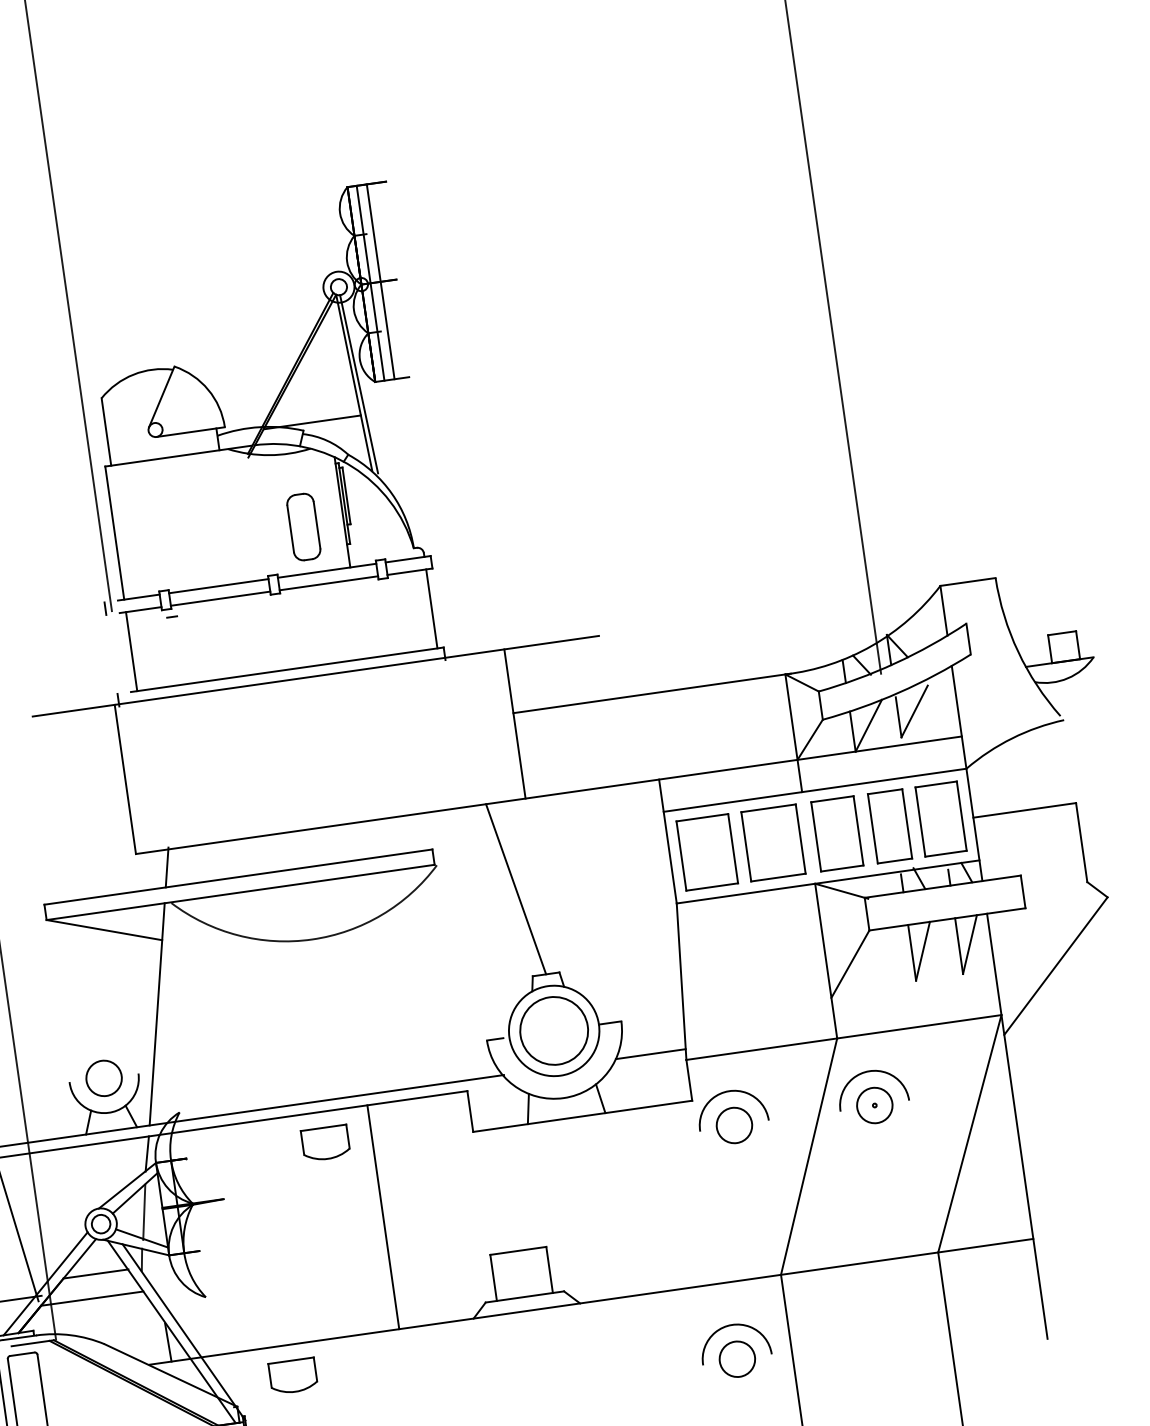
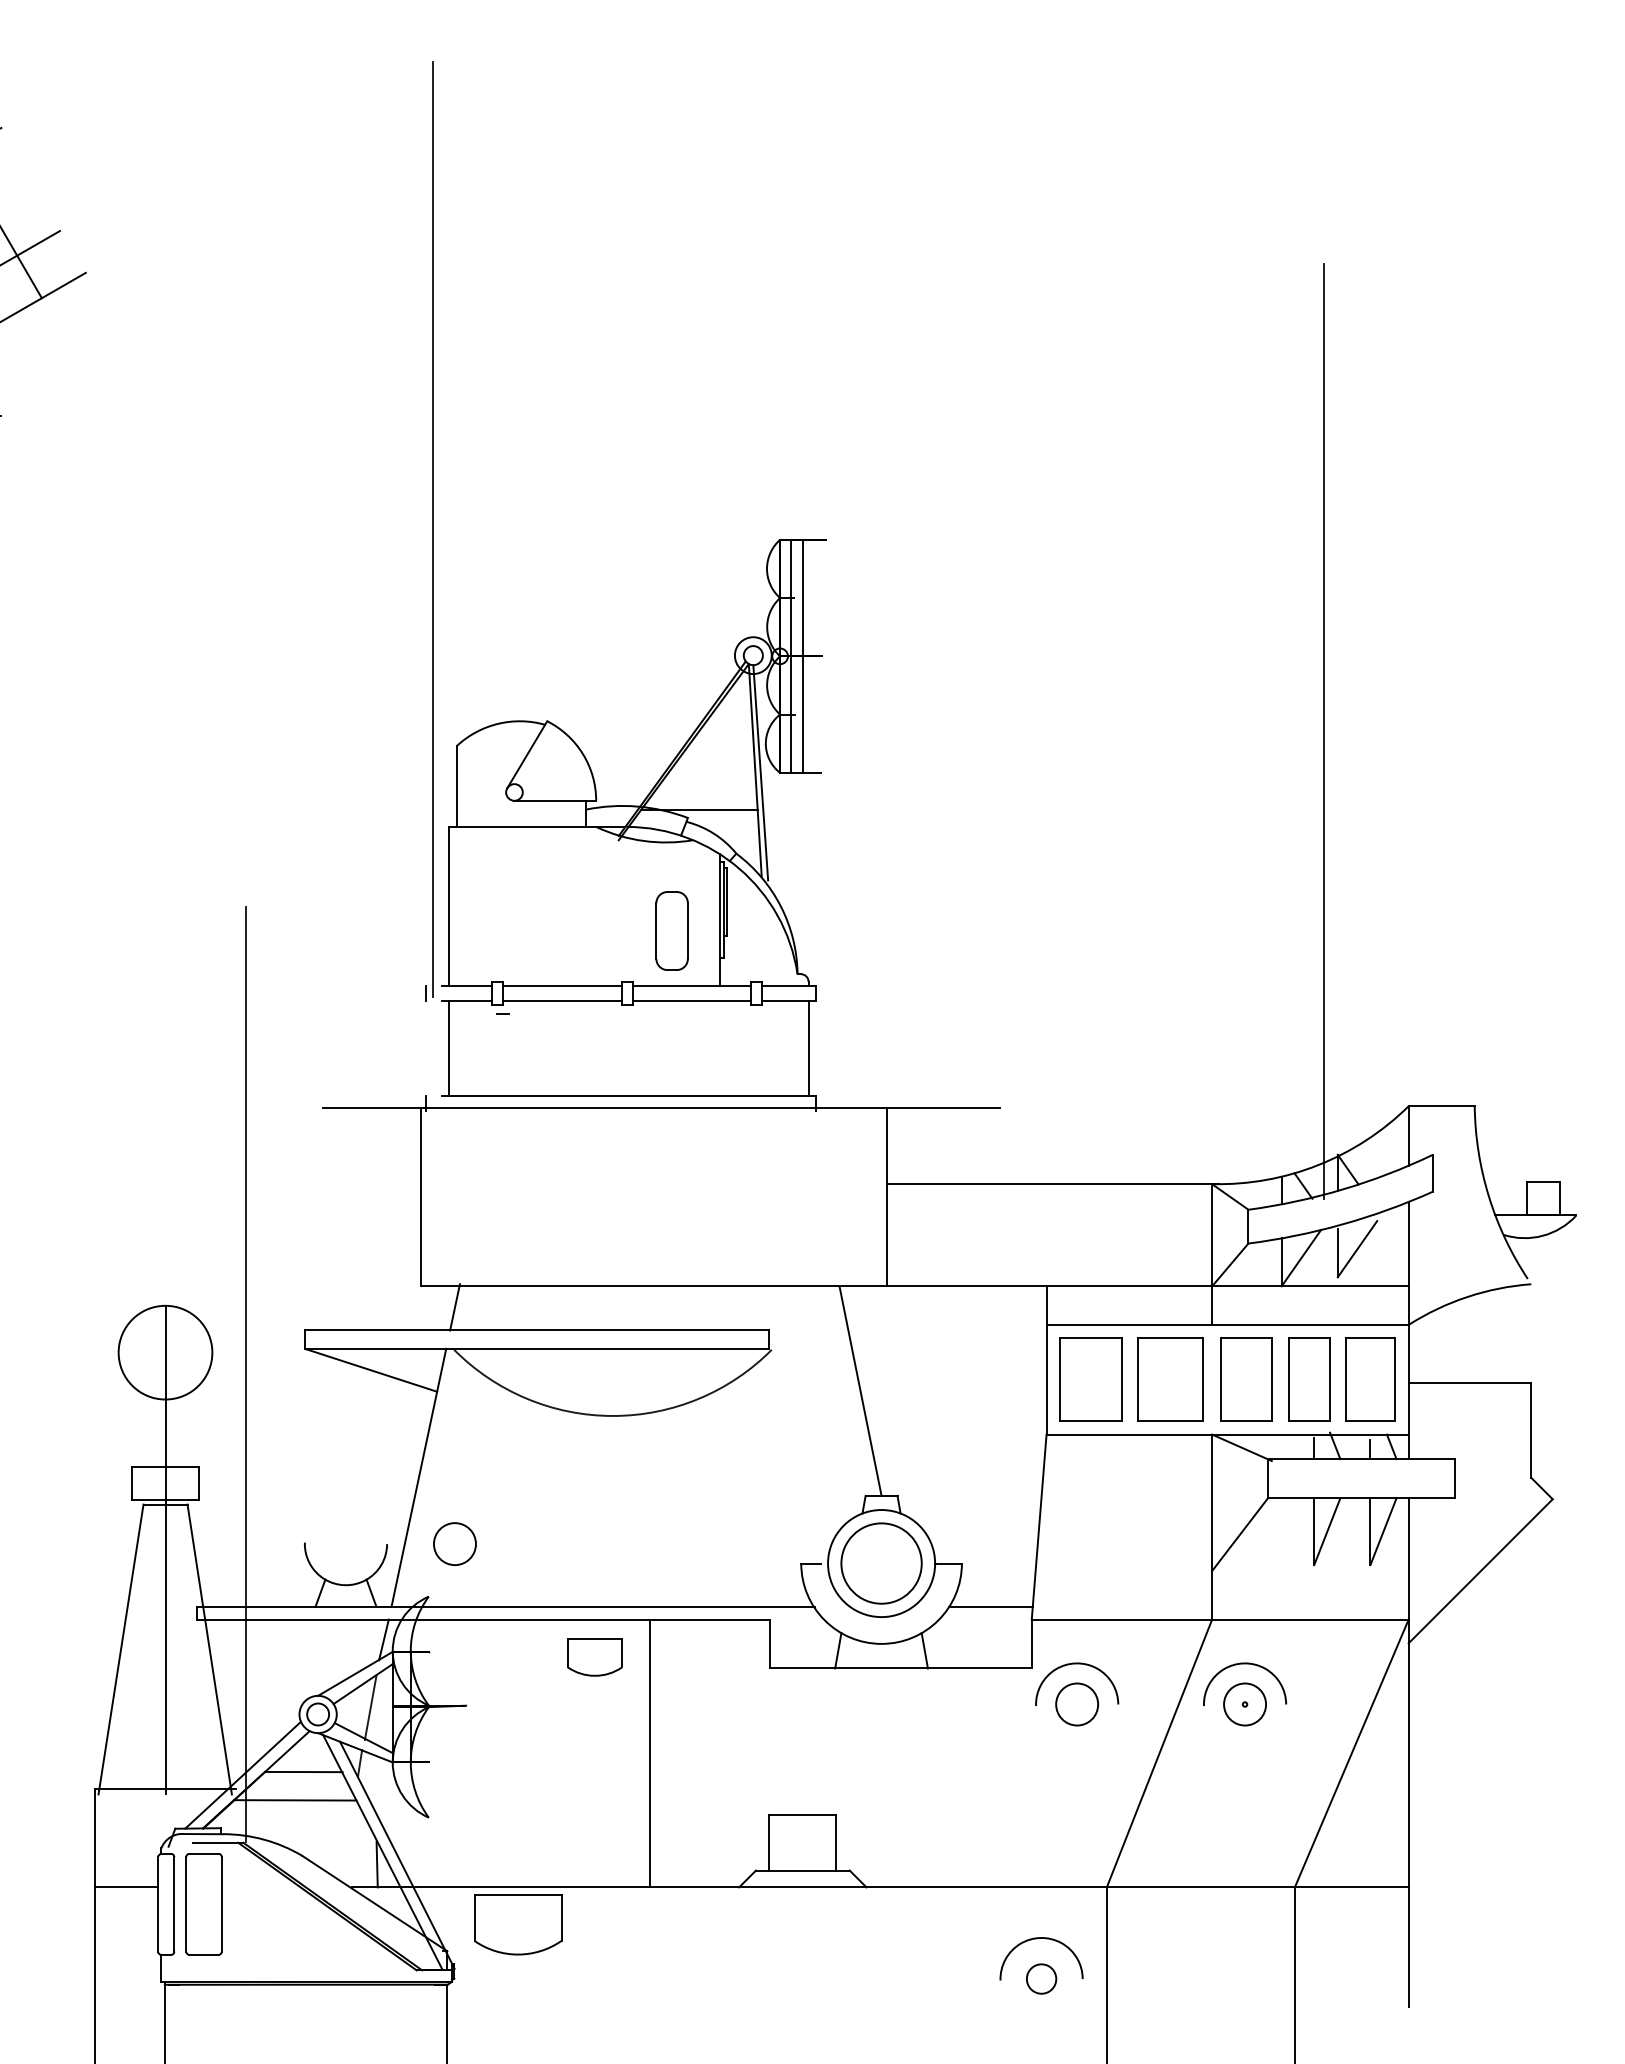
circle: (103, 1077) -> (454, 1543), moved
circle: (737, 1358) -> (1041, 1978), size x0.7
part: (292, 1375) -> (517, 1924), size x1.6

